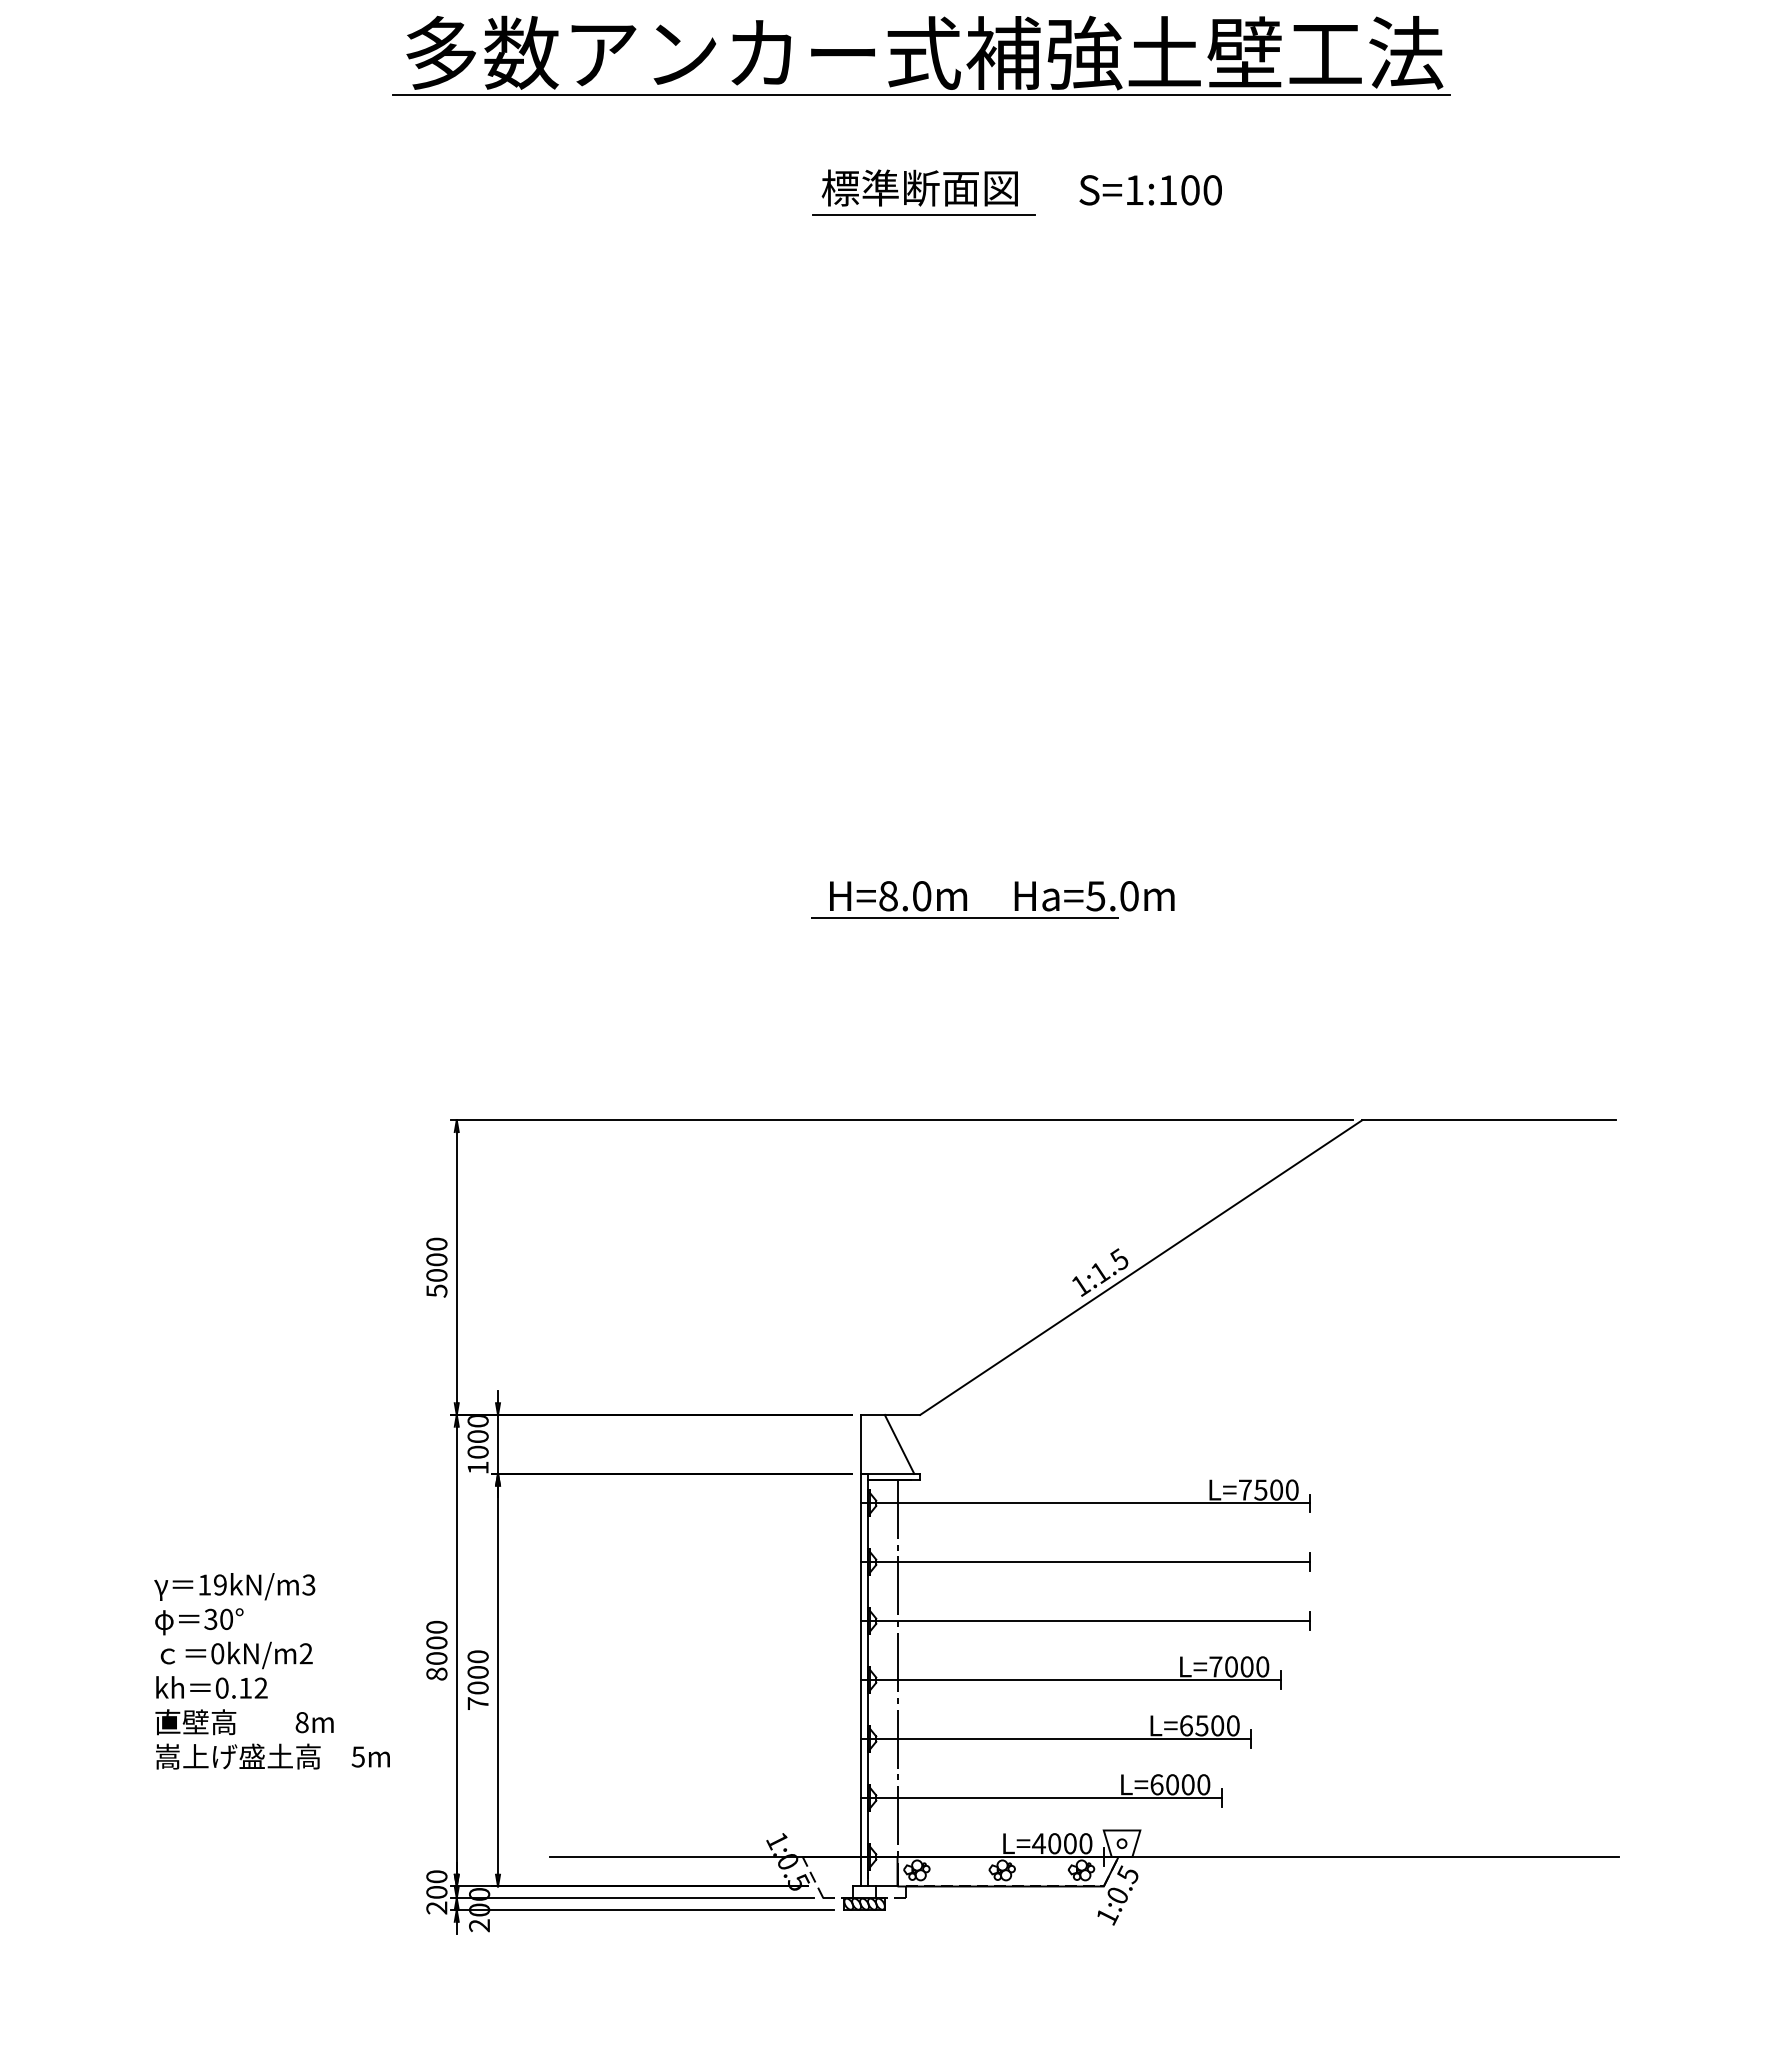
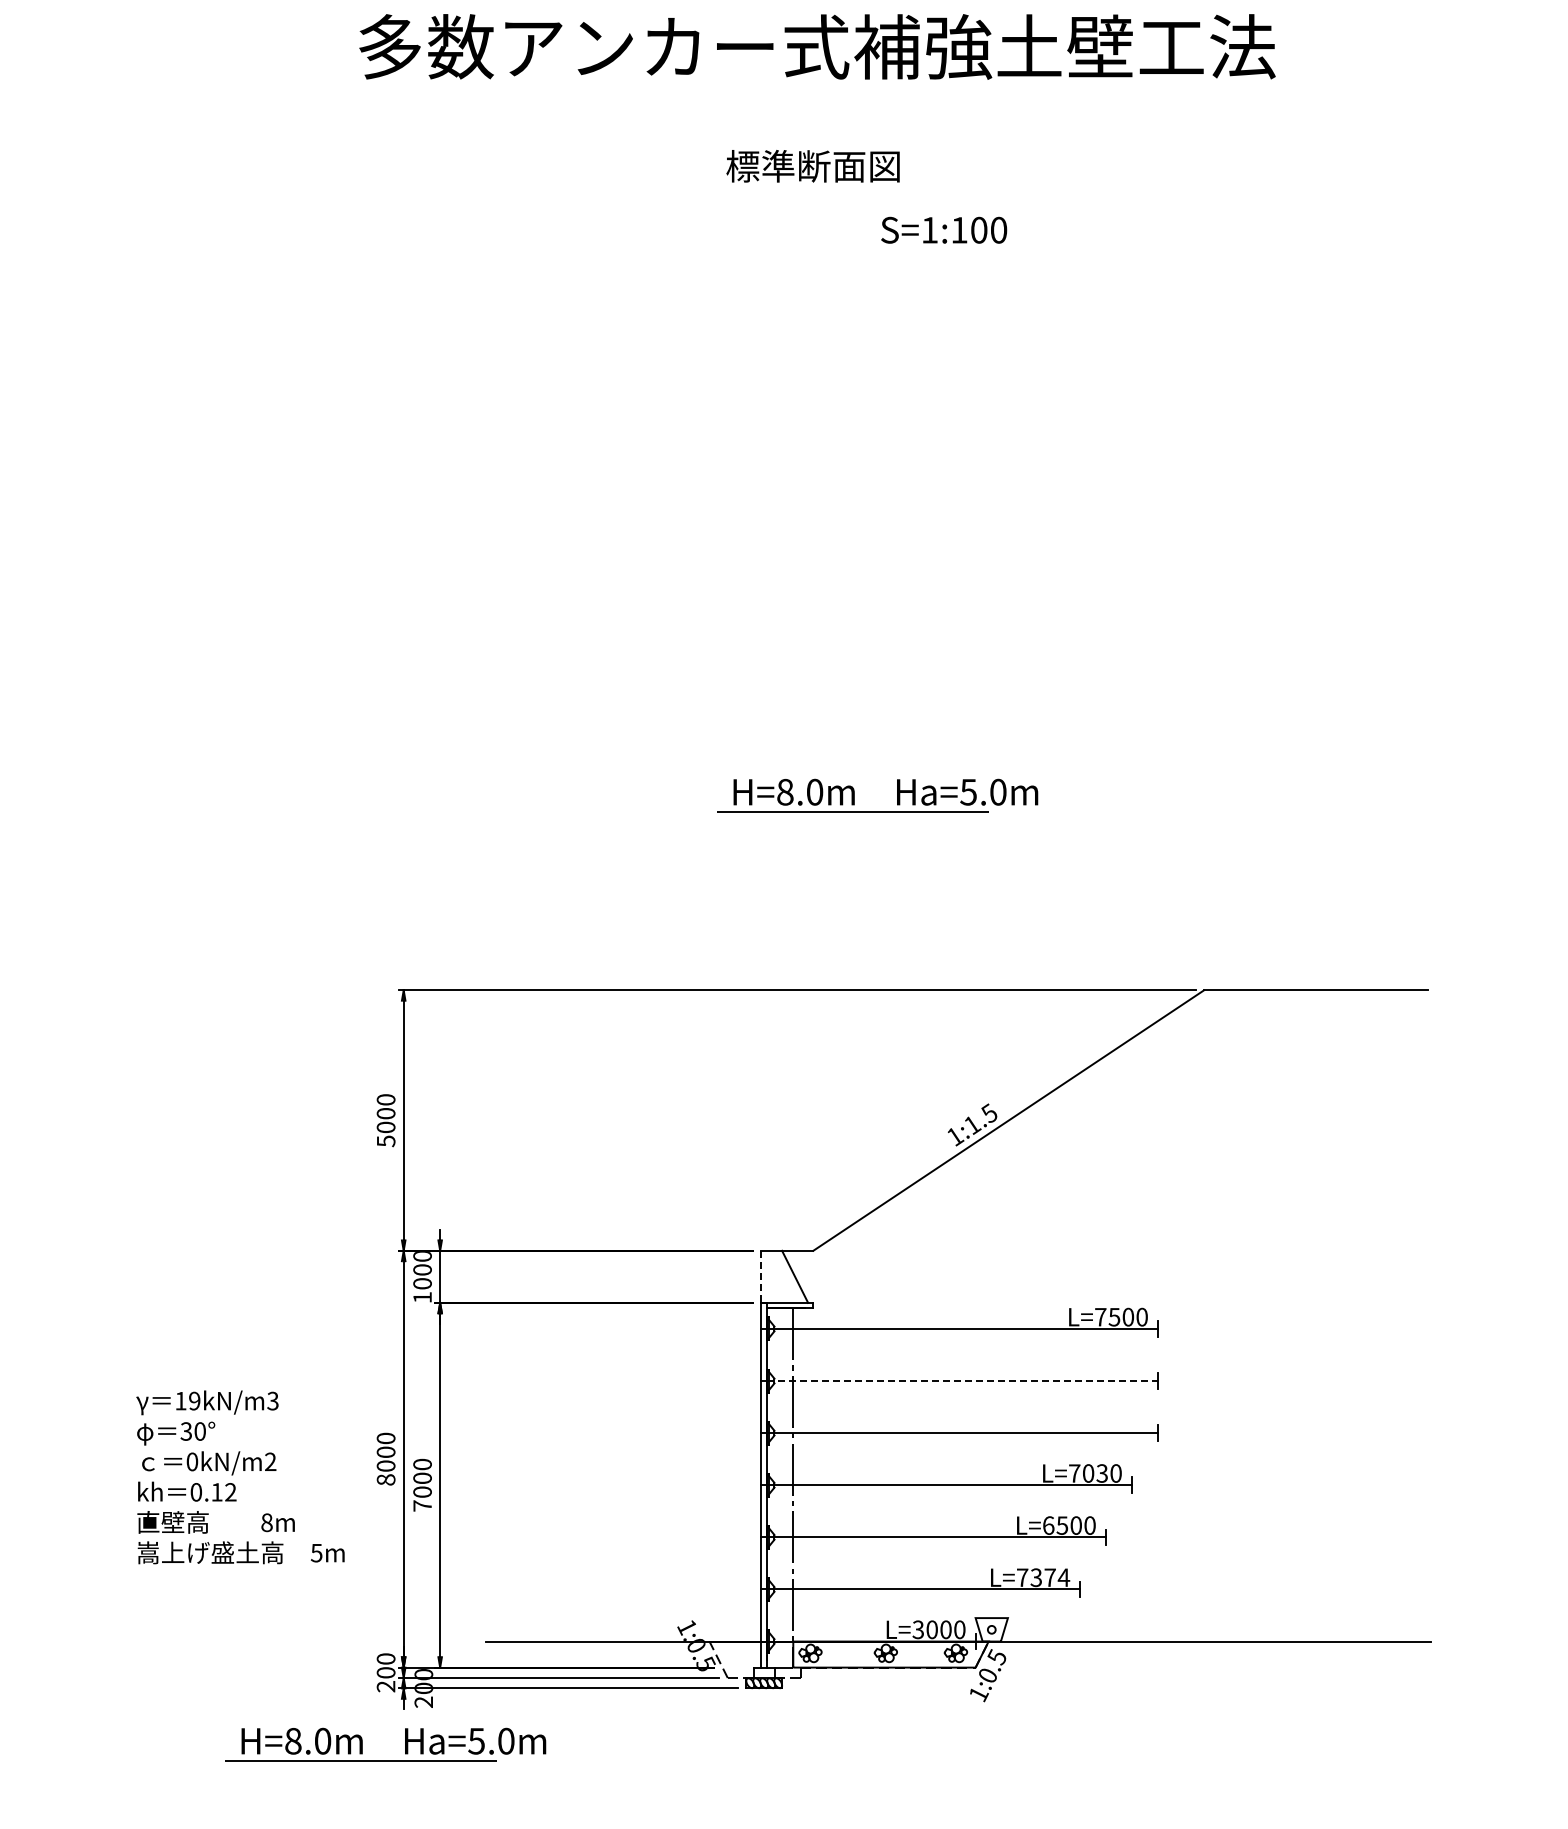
line: (921, 95) -> (814, 84), removed
text: (1151, 189) -> (944, 229), moved
line: (923, 215) -> (816, 190), removed
line: (861, 1445) -> (761, 1277), solid -> dashed
line: (1090, 1562) -> (963, 1381), solid -> dashed
text: (1246, 1666) -> (1101, 1473), L=7000 -> L=7030
text: (1180, 1784) -> (1043, 1577), L=6000 -> L=7374
text: (1039, 1843) -> (918, 1629), L=4000 -> L=3000
part: (436, 1991) -> (385, 1760), added

